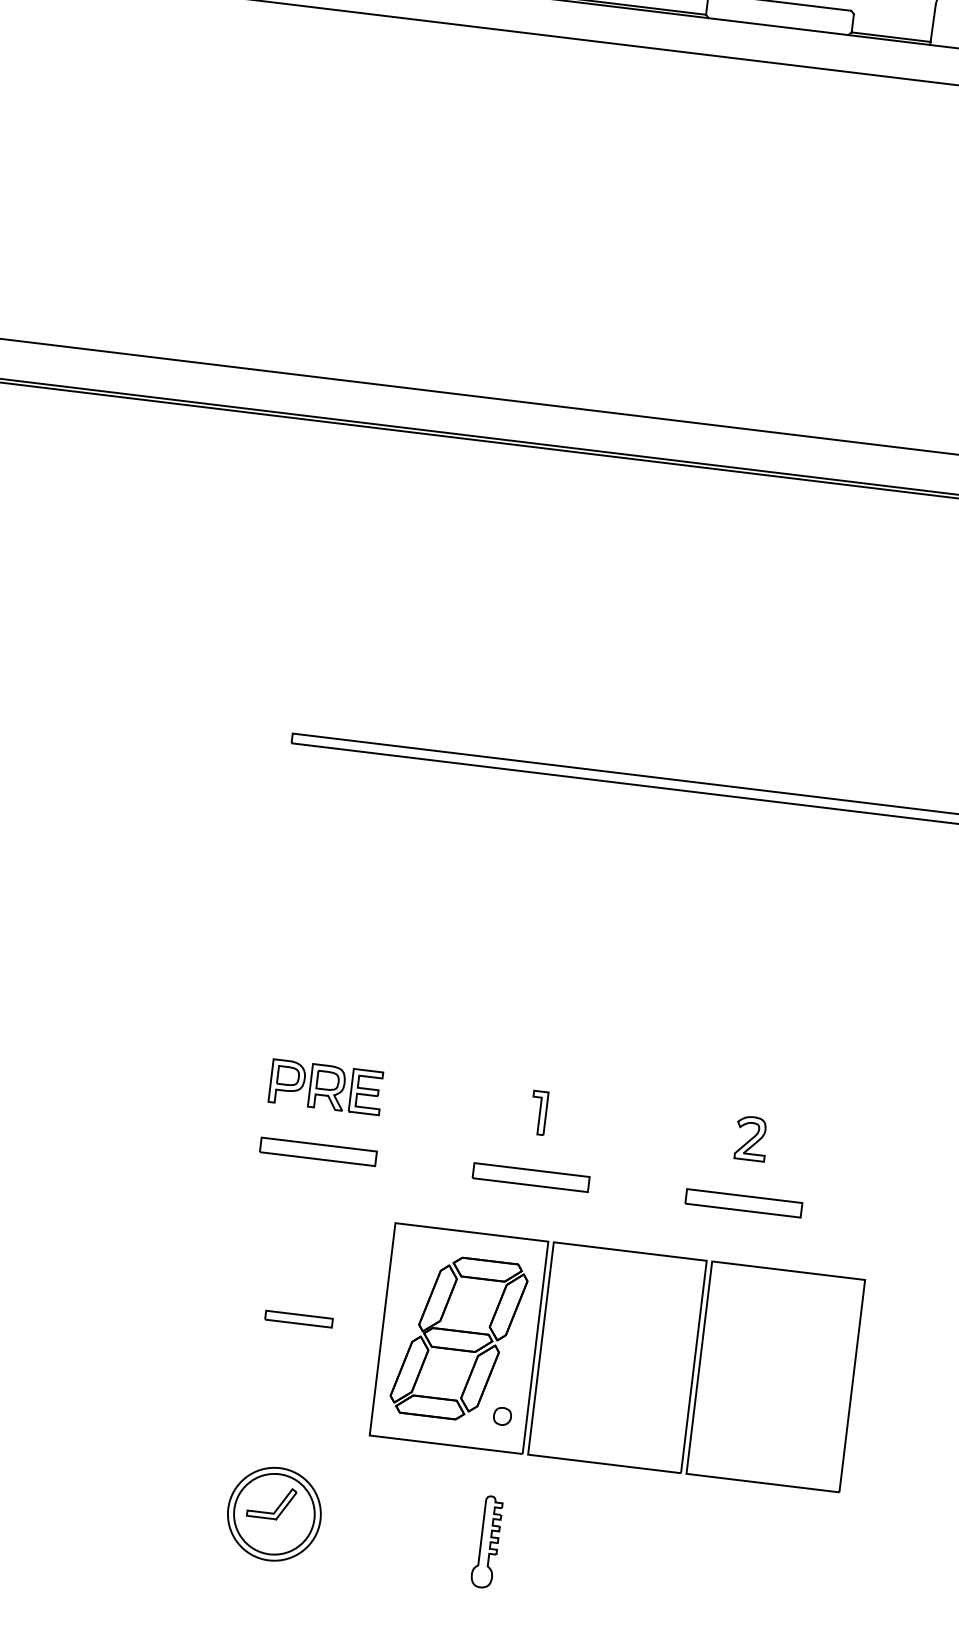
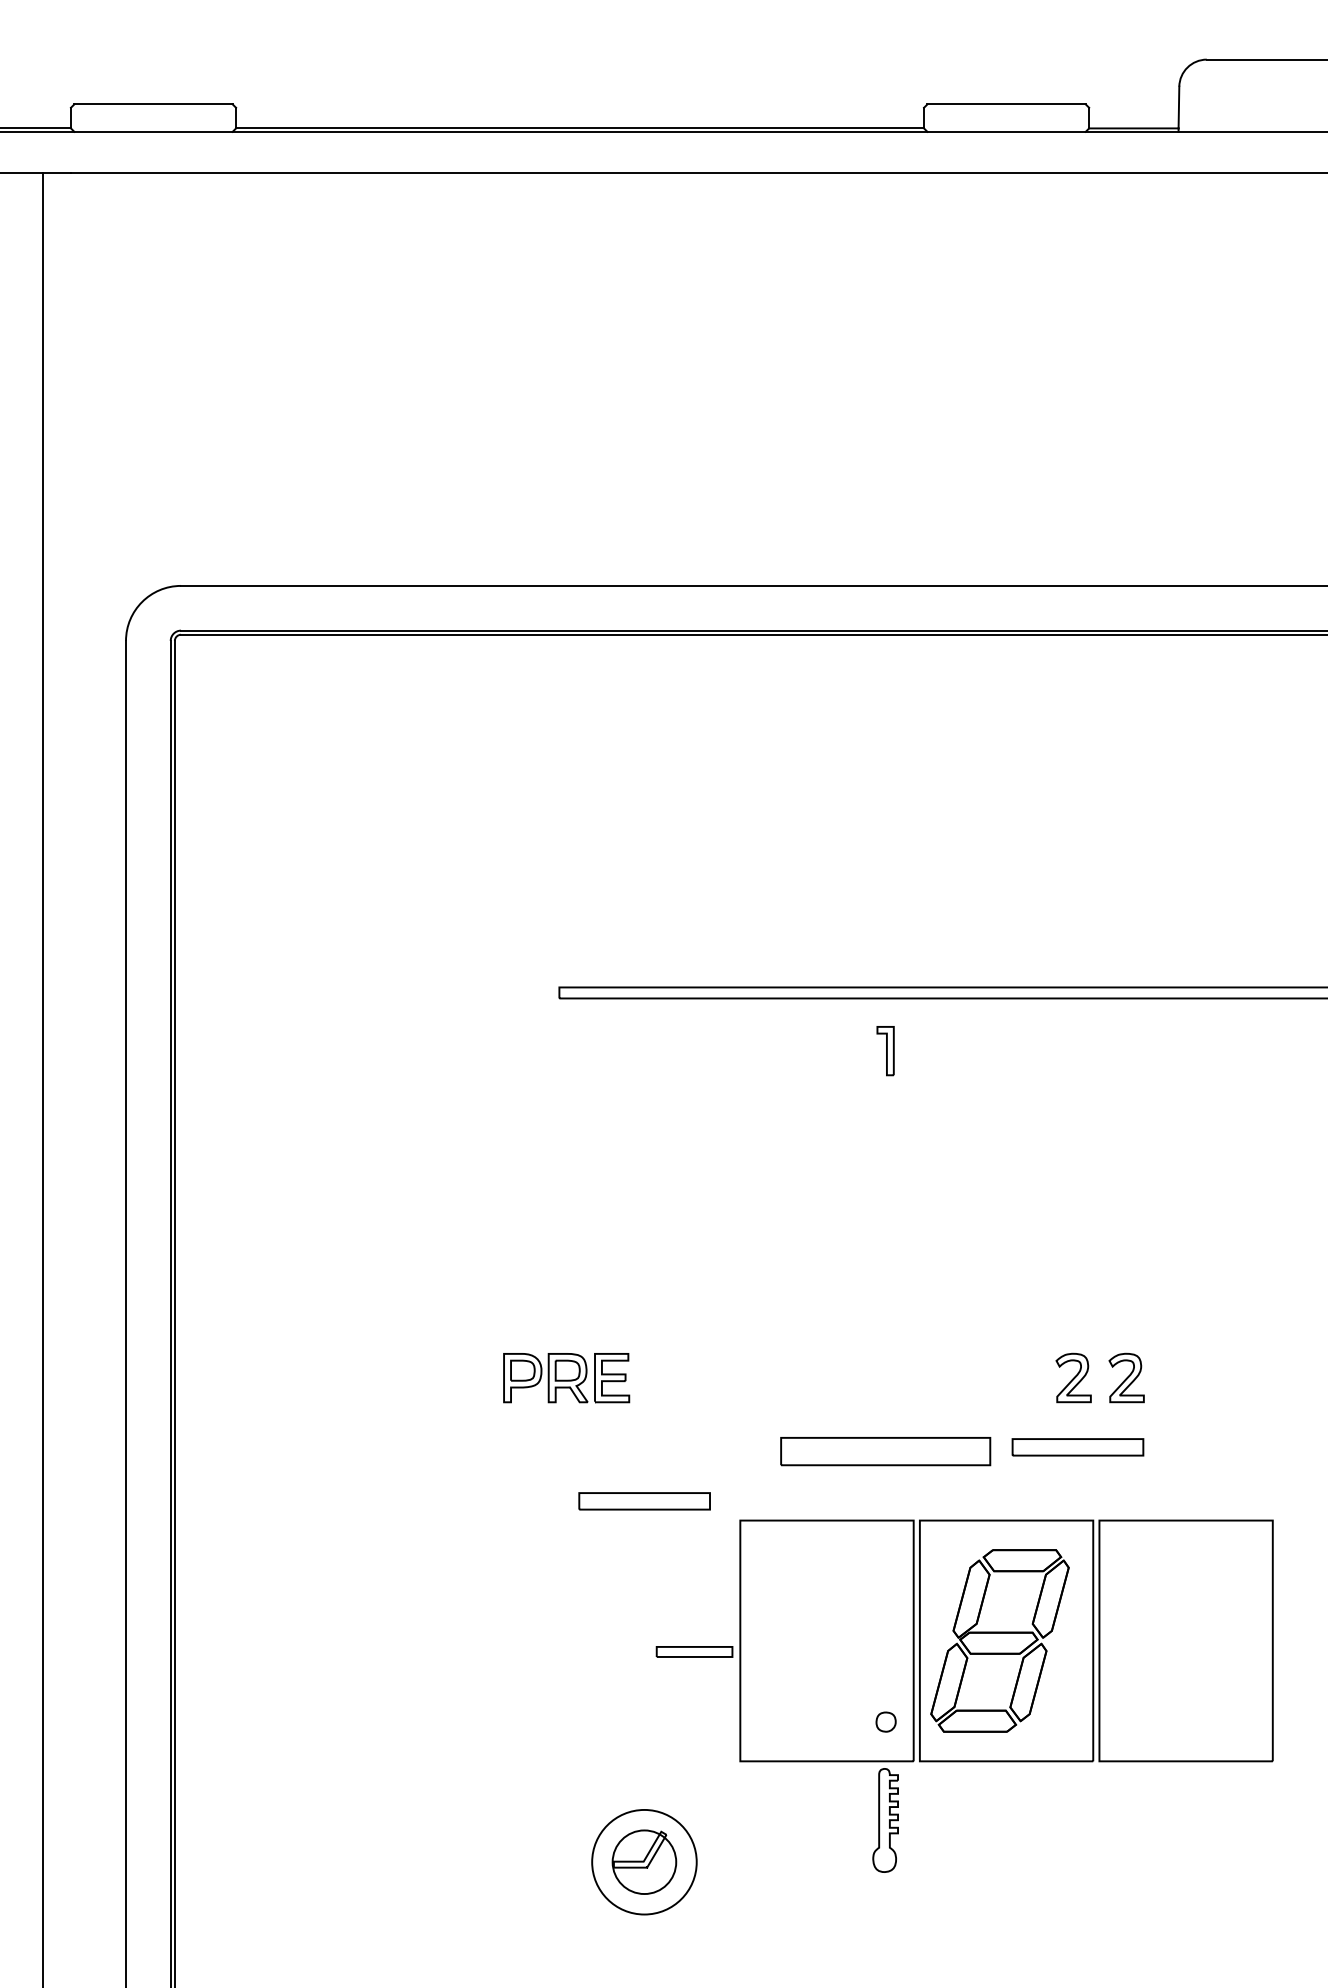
part: (326, 1087) -> (566, 1378), moved
part: (538, 1113) -> (885, 1051), moved
part: (704, 1132) -> (1073, 1377), added
part: (318, 1151) -> (644, 1501), moved
part: (530, 1176) -> (885, 1450), size x1.6
part: (743, 1203) -> (1077, 1447), moved
part: (298, 1318) -> (694, 1651), moved
part: (458, 1338) -> (999, 1640), moved
circle: (274, 1513) -> (644, 1861), size x0.7
part: (486, 1542) -> (885, 1820), moved

